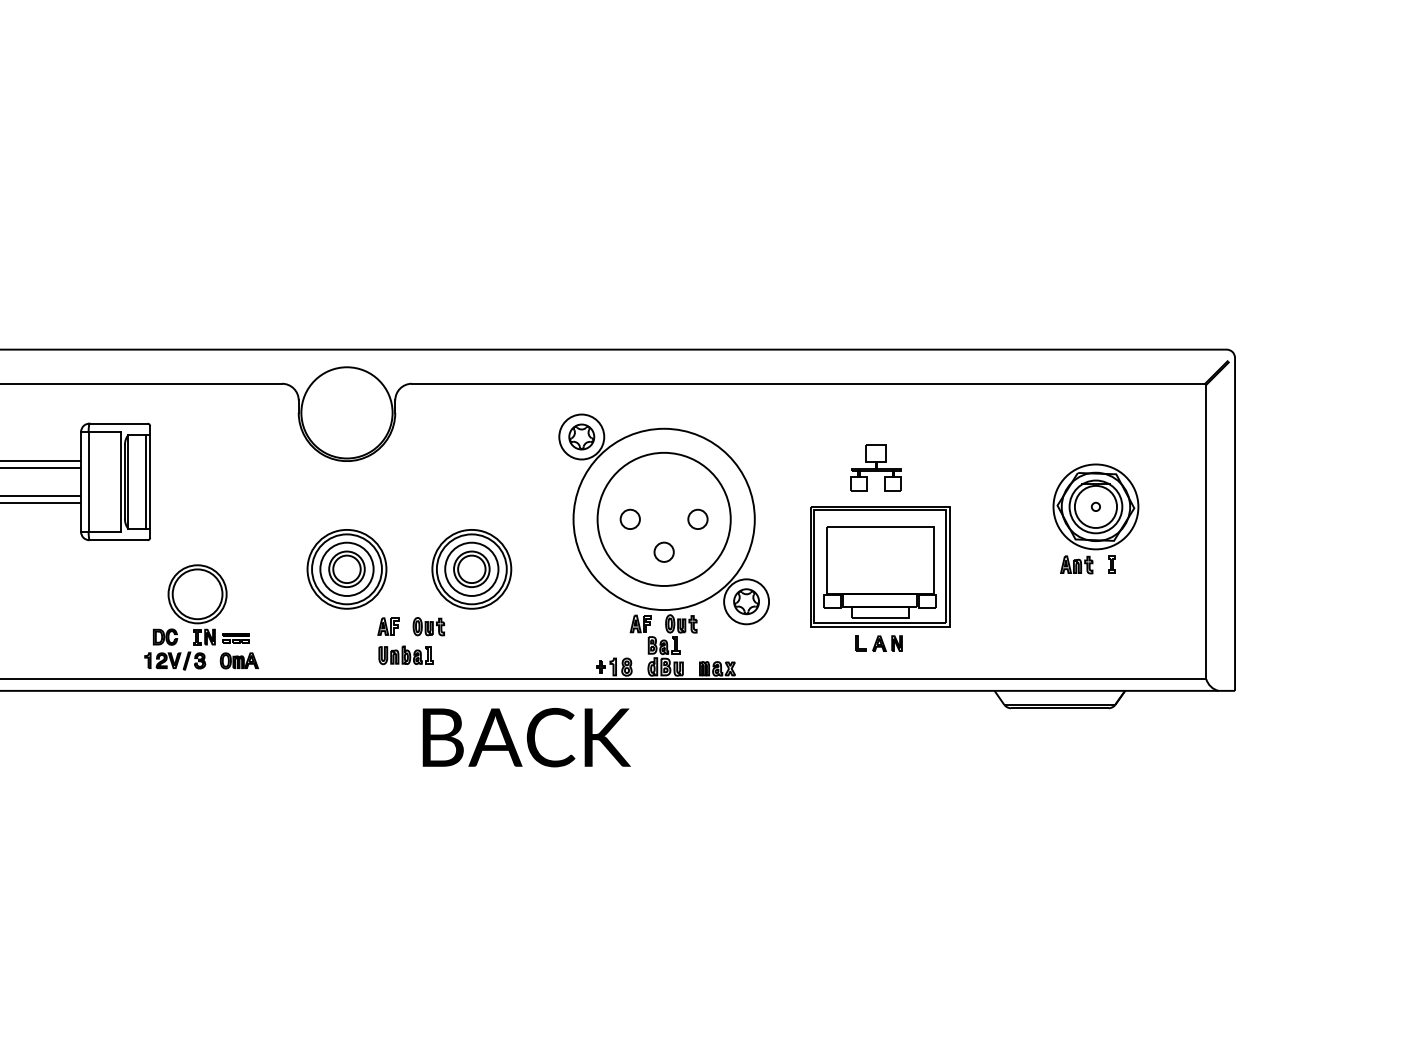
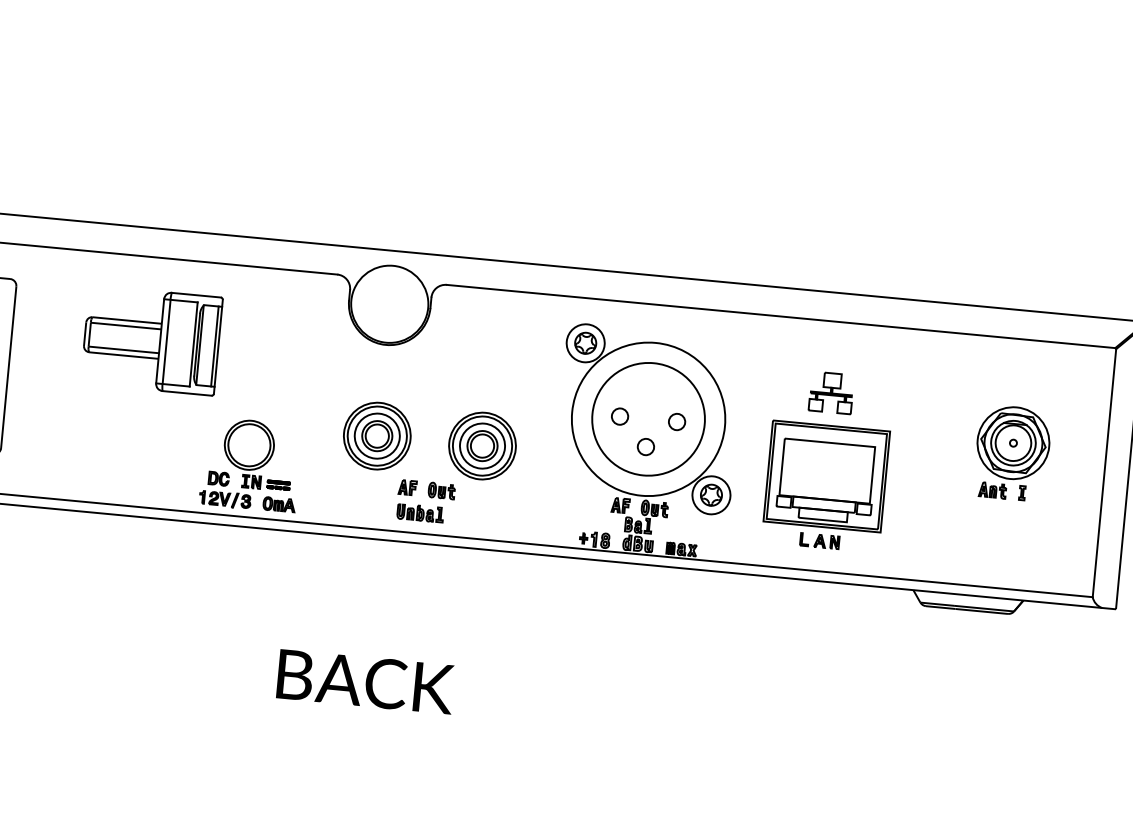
text: (526, 737) -> (365, 681), moved

